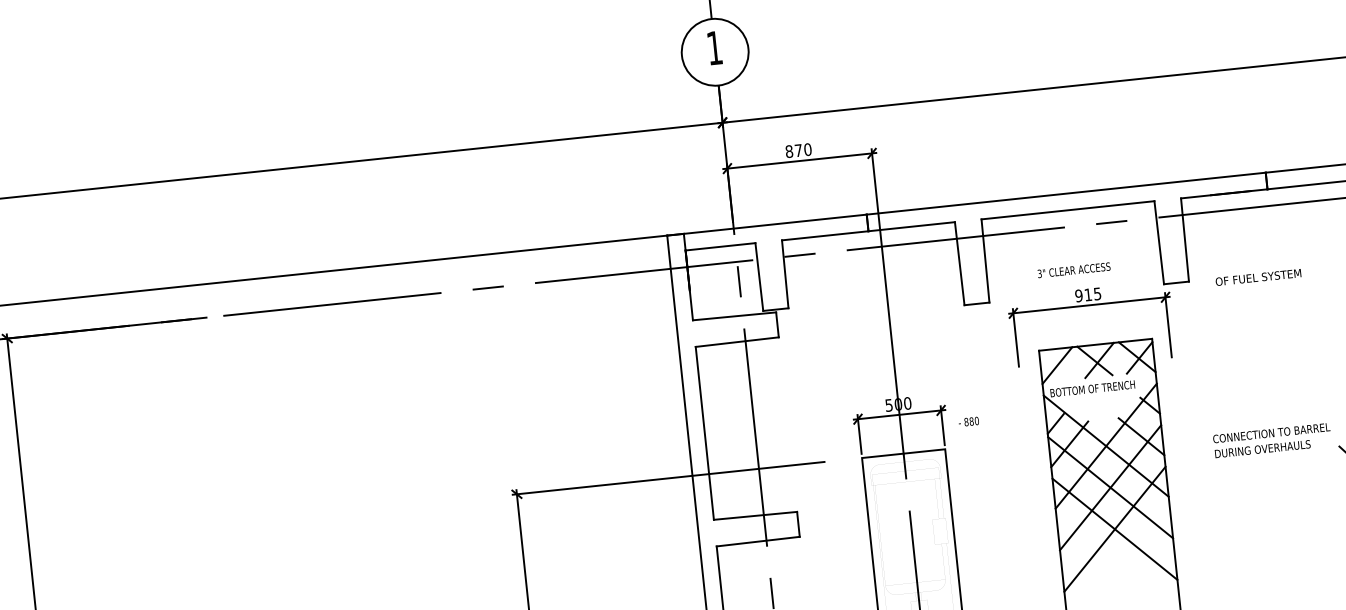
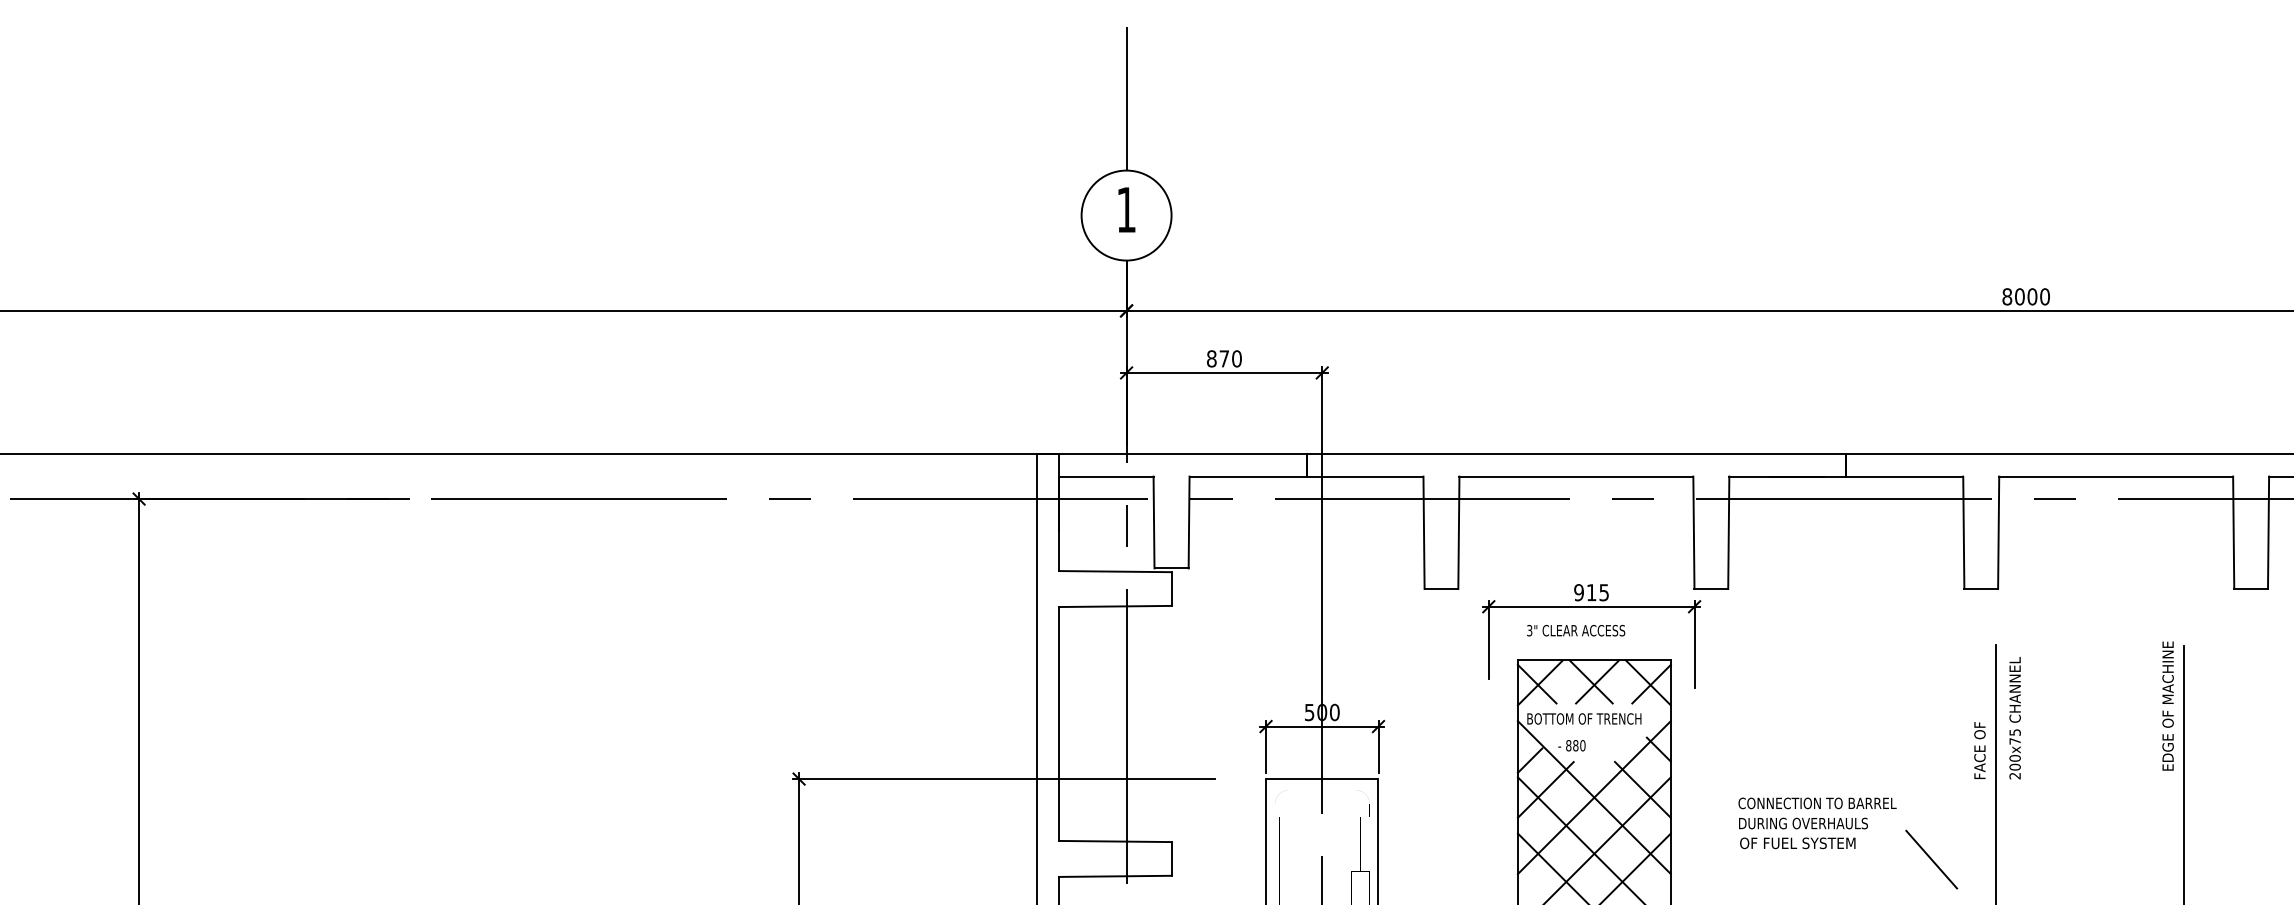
text: (1074, 270) -> (1576, 630), moved
text: (1258, 277) -> (1797, 843), moved
line: (1054, 366) -> (1536, 683), added
text: (968, 421) -> (1571, 745), moved

